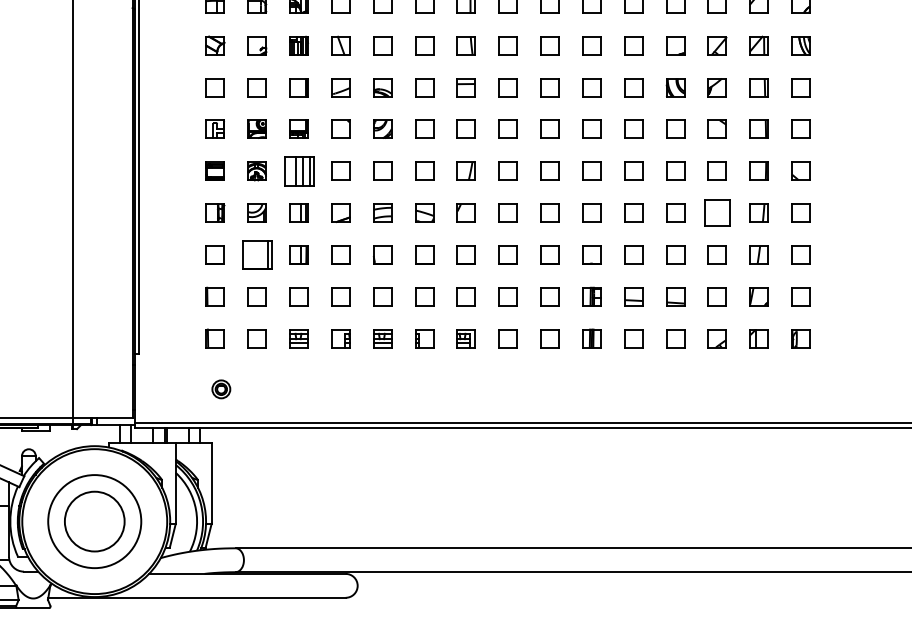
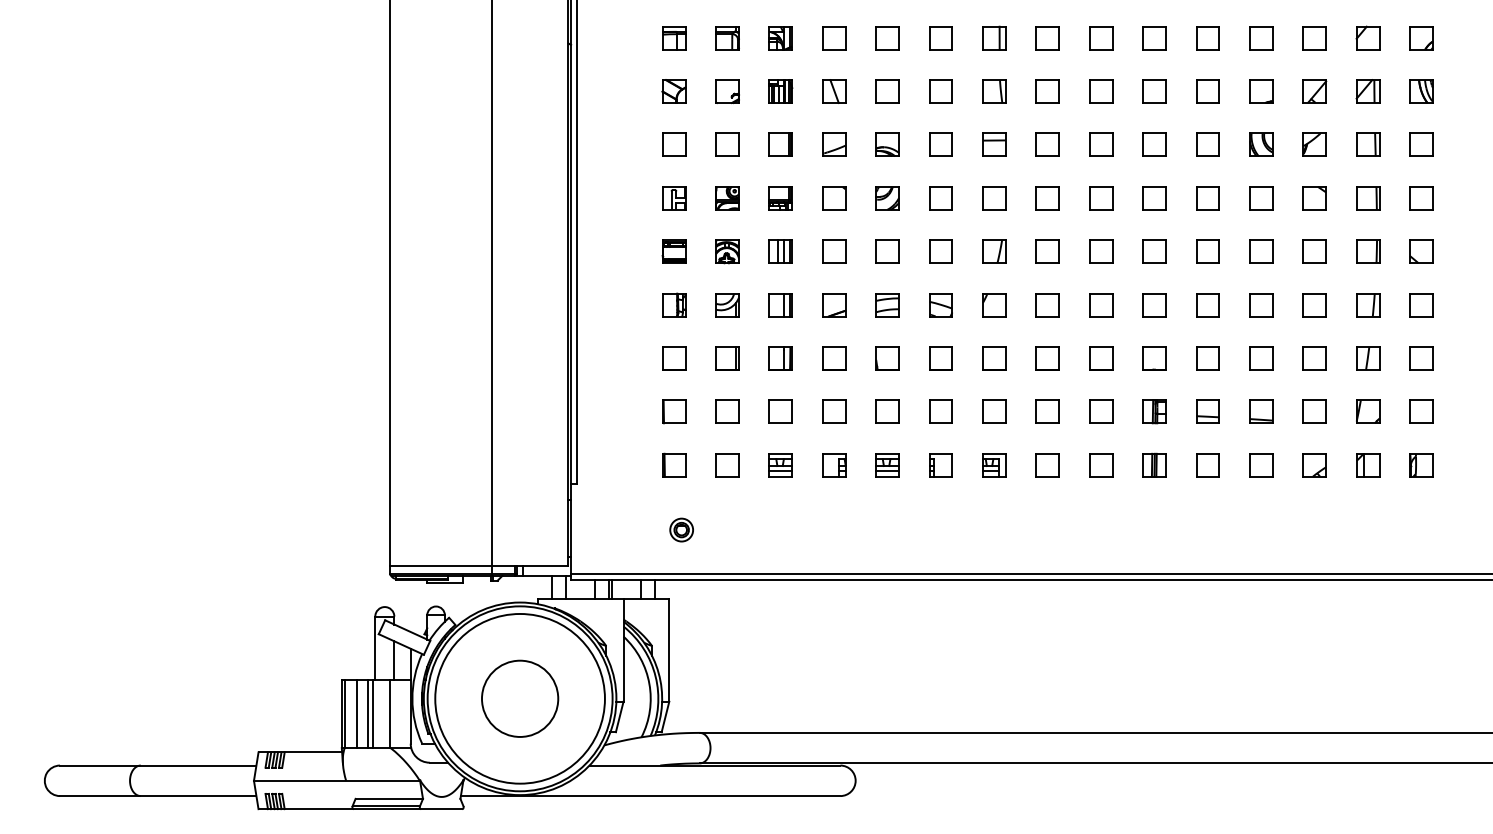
part: (298, 171) -> (780, 251), size x0.62
part: (717, 213) -> (1314, 305), size x0.71
part: (257, 254) -> (727, 358), size x0.62
circle: (94, 521) -> (519, 698), size x1.43

